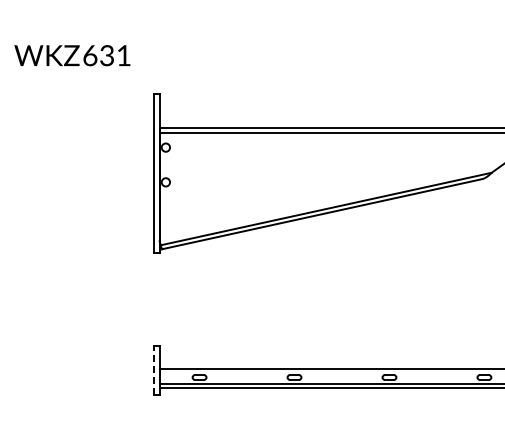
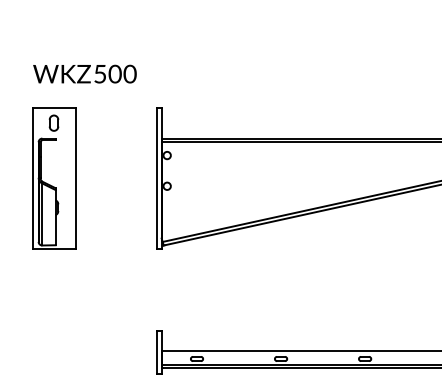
text: (107, 55) -> (115, 73), 631 -> 500
part: (37, 173) -> (53, 178), added
line: (154, 370) -> (157, 352), dashed -> solid

